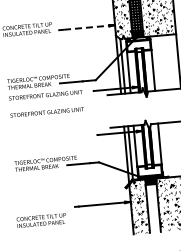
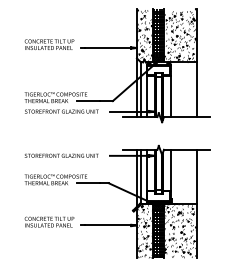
line: (88, 28) -> (110, 48), dashed -> solid
text: (47, 112) -> (61, 155), moved
hatch: (152, 208) -> (158, 233), added
text: (41, 219) -> (49, 221), moved

